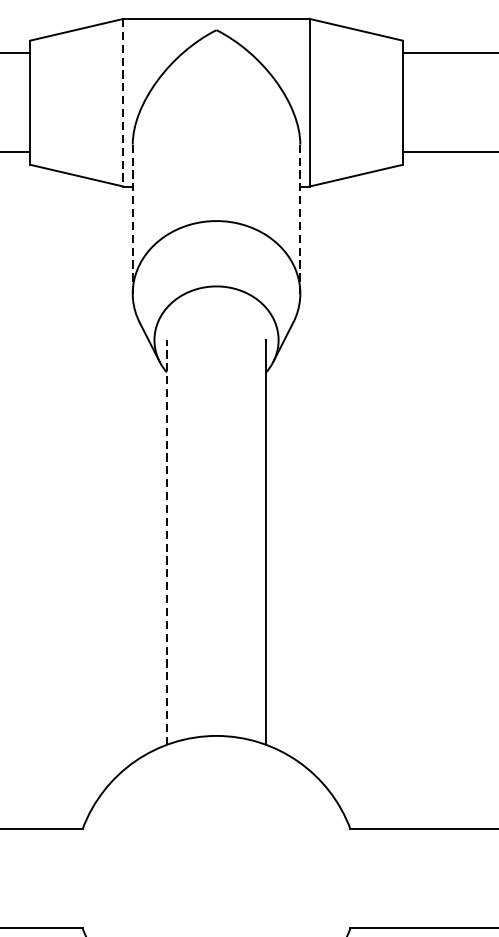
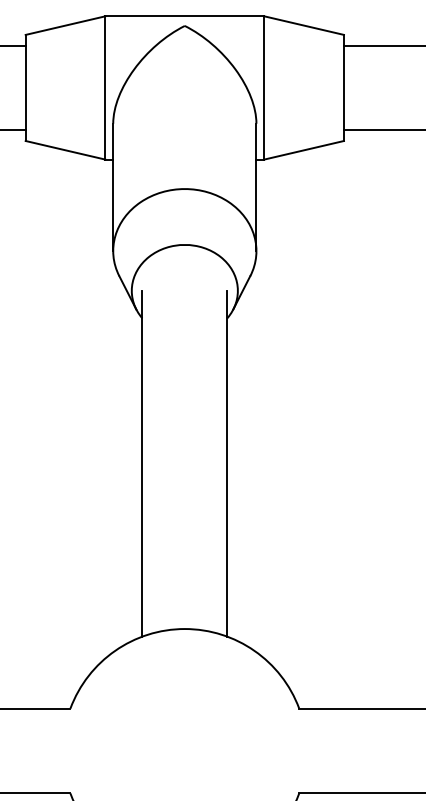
line: (123, 102) -> (105, 87), dashed -> solid
line: (133, 219) -> (113, 187), dashed -> solid
line: (300, 219) -> (256, 187), dashed -> solid
line: (166, 542) -> (142, 463), dashed -> solid

